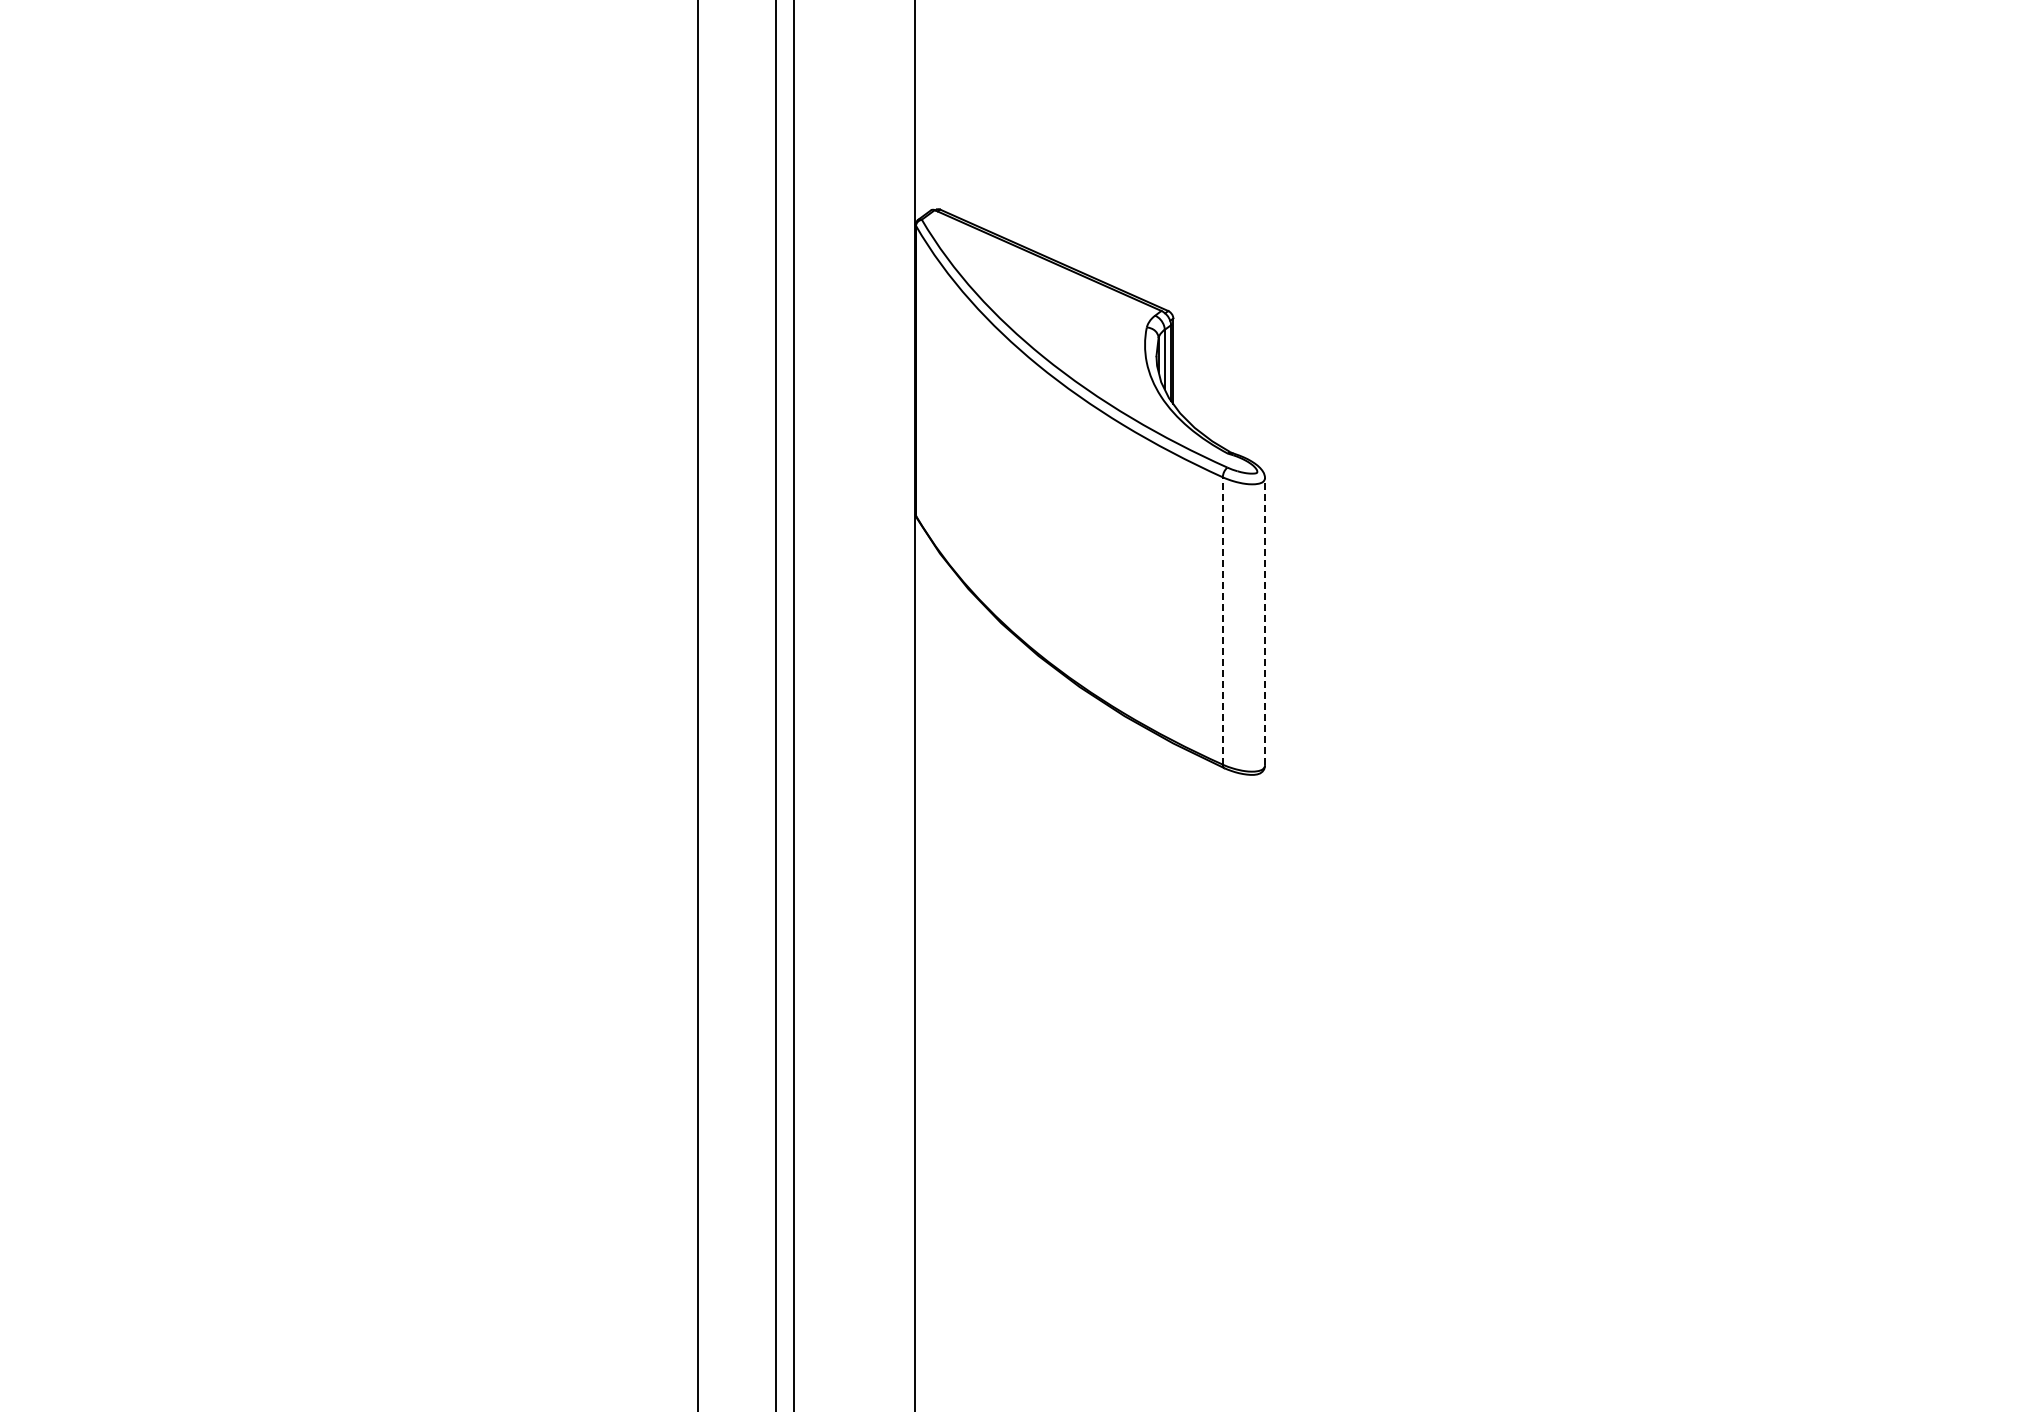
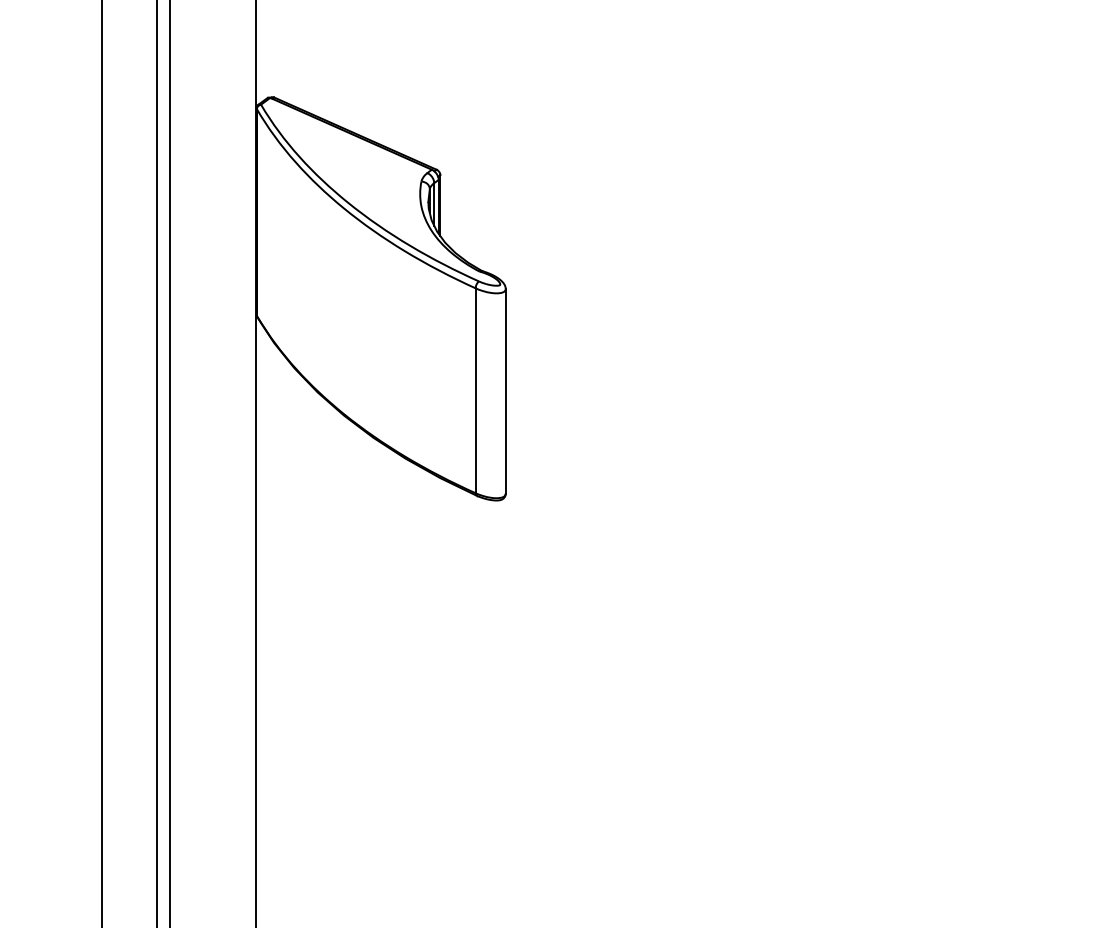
line: (1222, 620) -> (475, 390), dashed -> solid
line: (1265, 621) -> (506, 391), dashed -> solid

